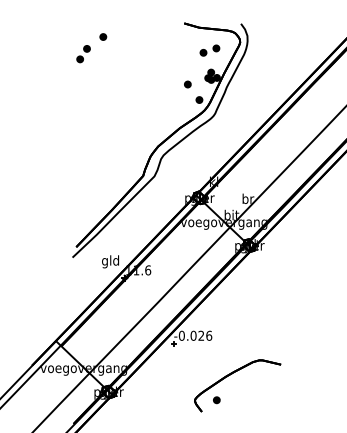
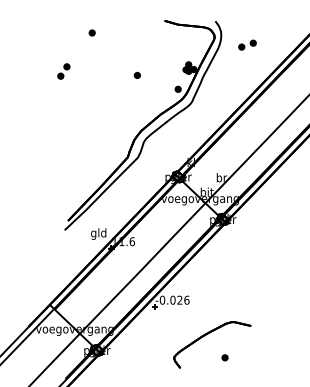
part: (209, 50) -> (247, 45), moved
part: (83, 54) -> (63, 71), moved
part: (187, 84) -> (137, 75), moved
part: (216, 400) -> (224, 358), moved

